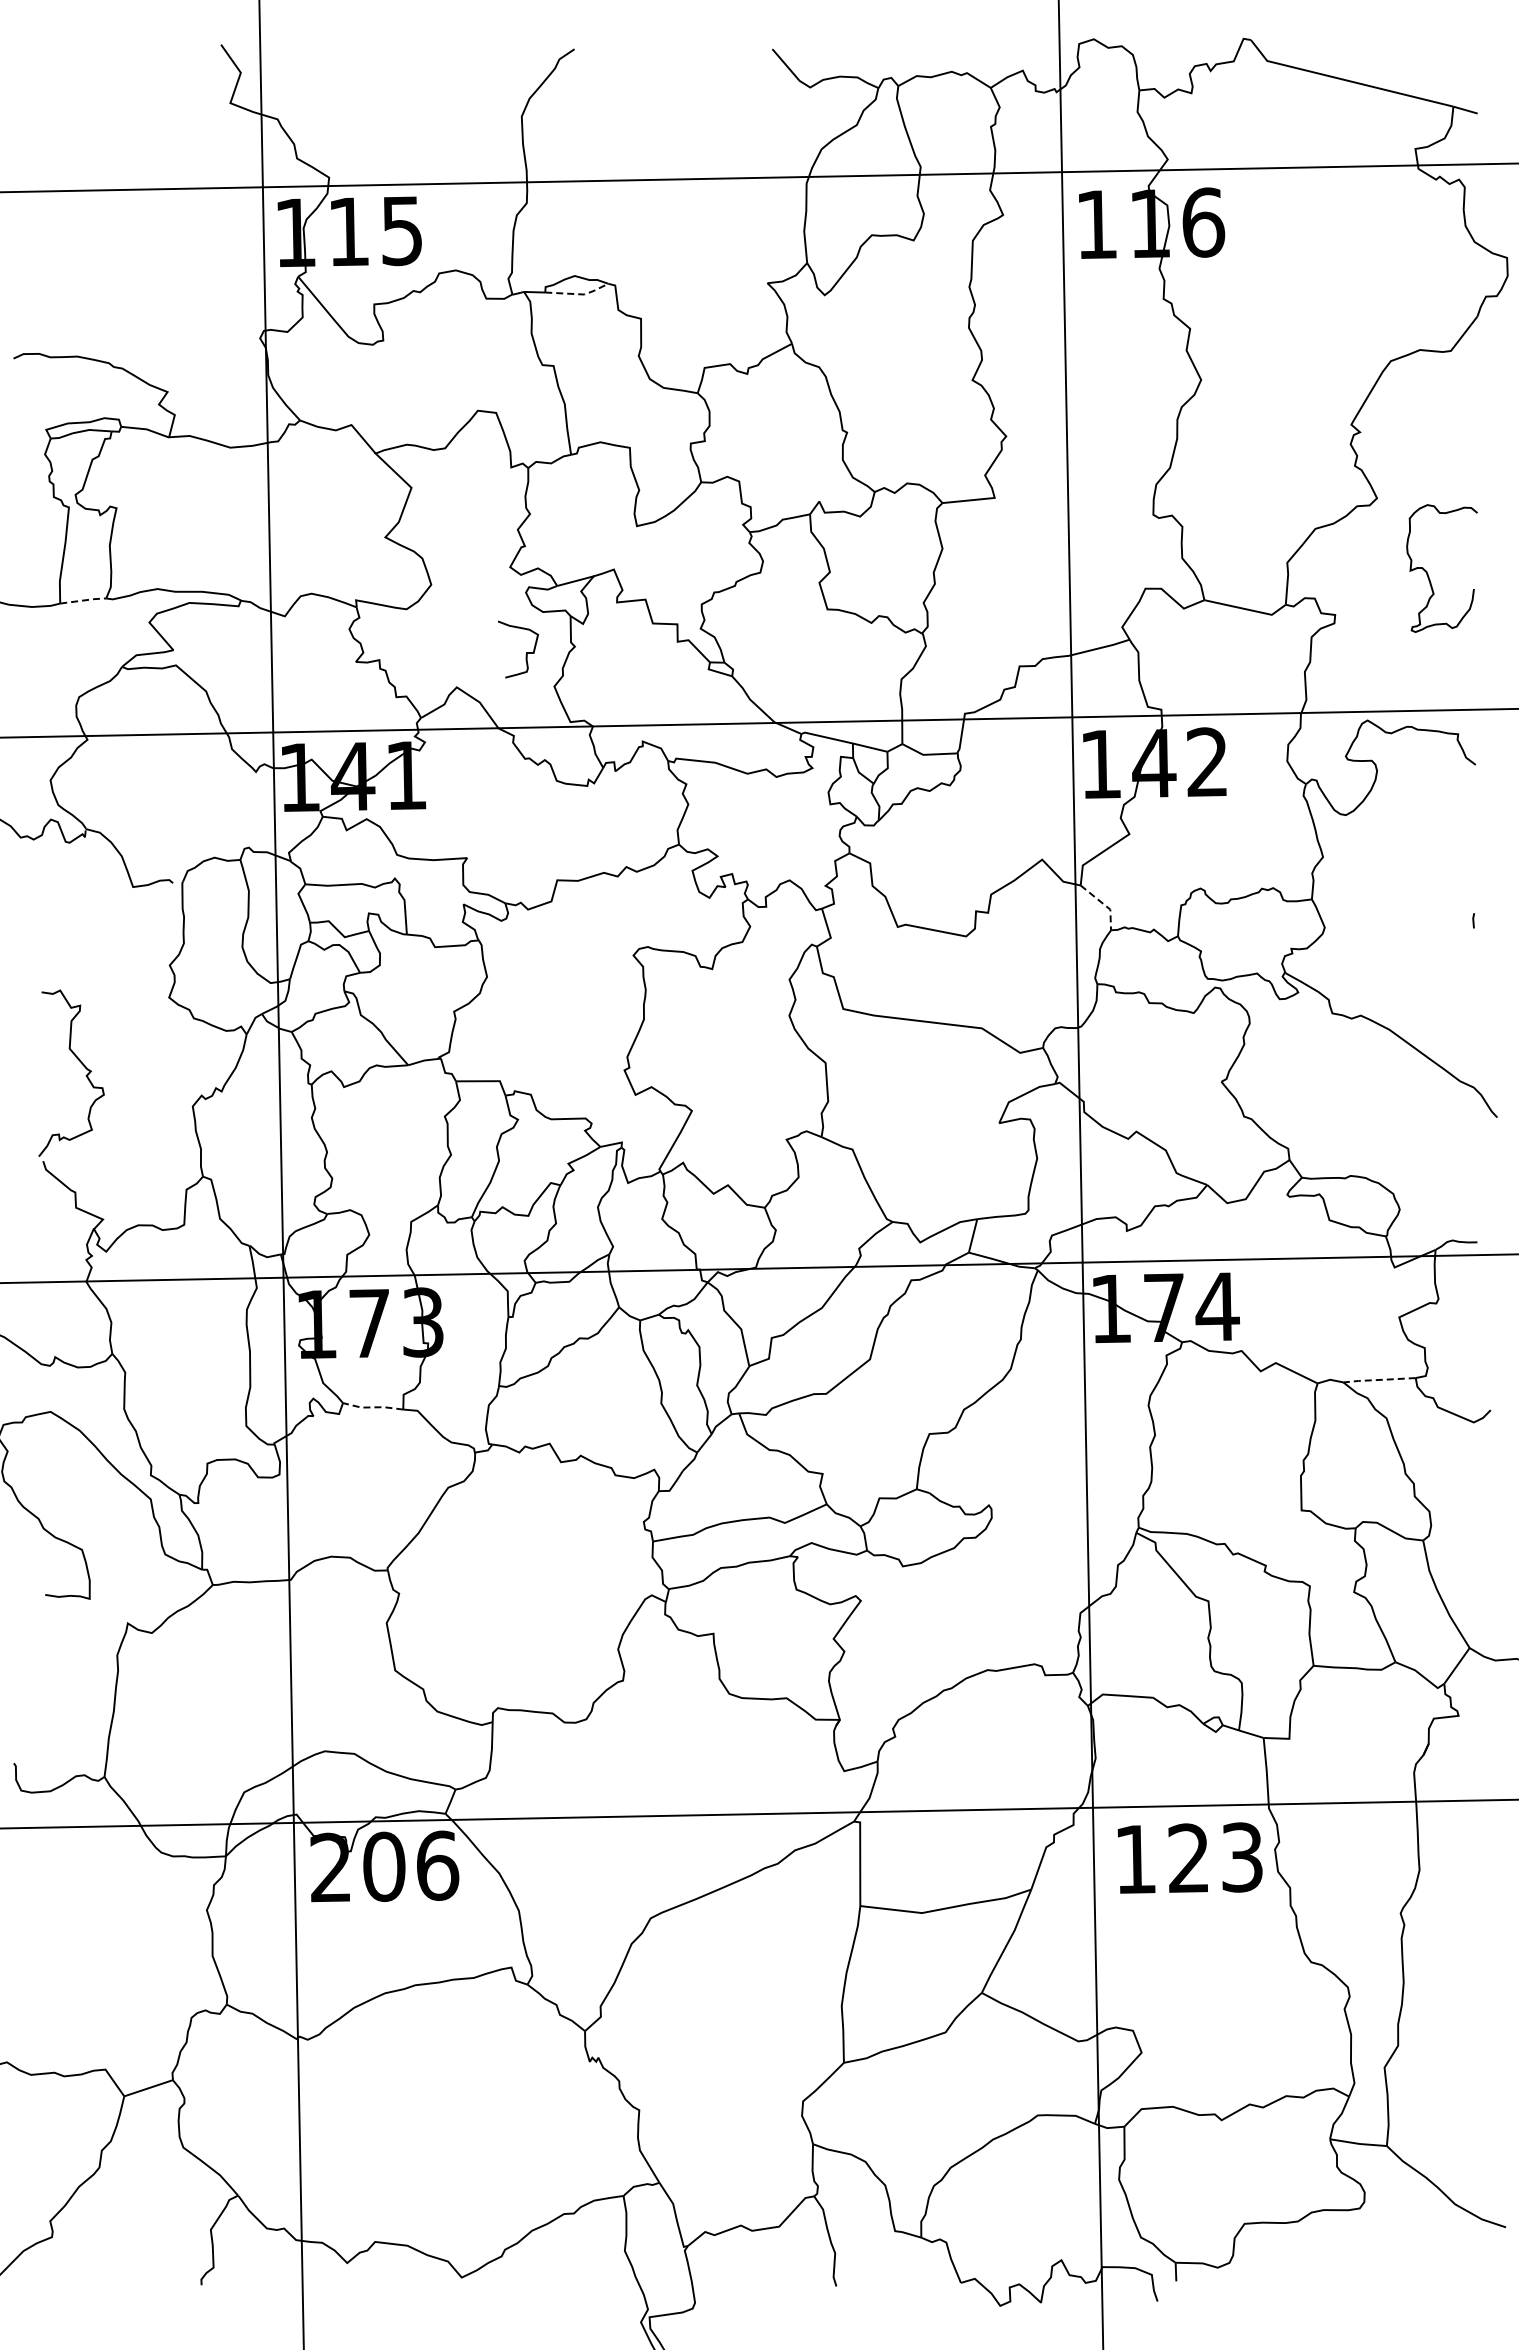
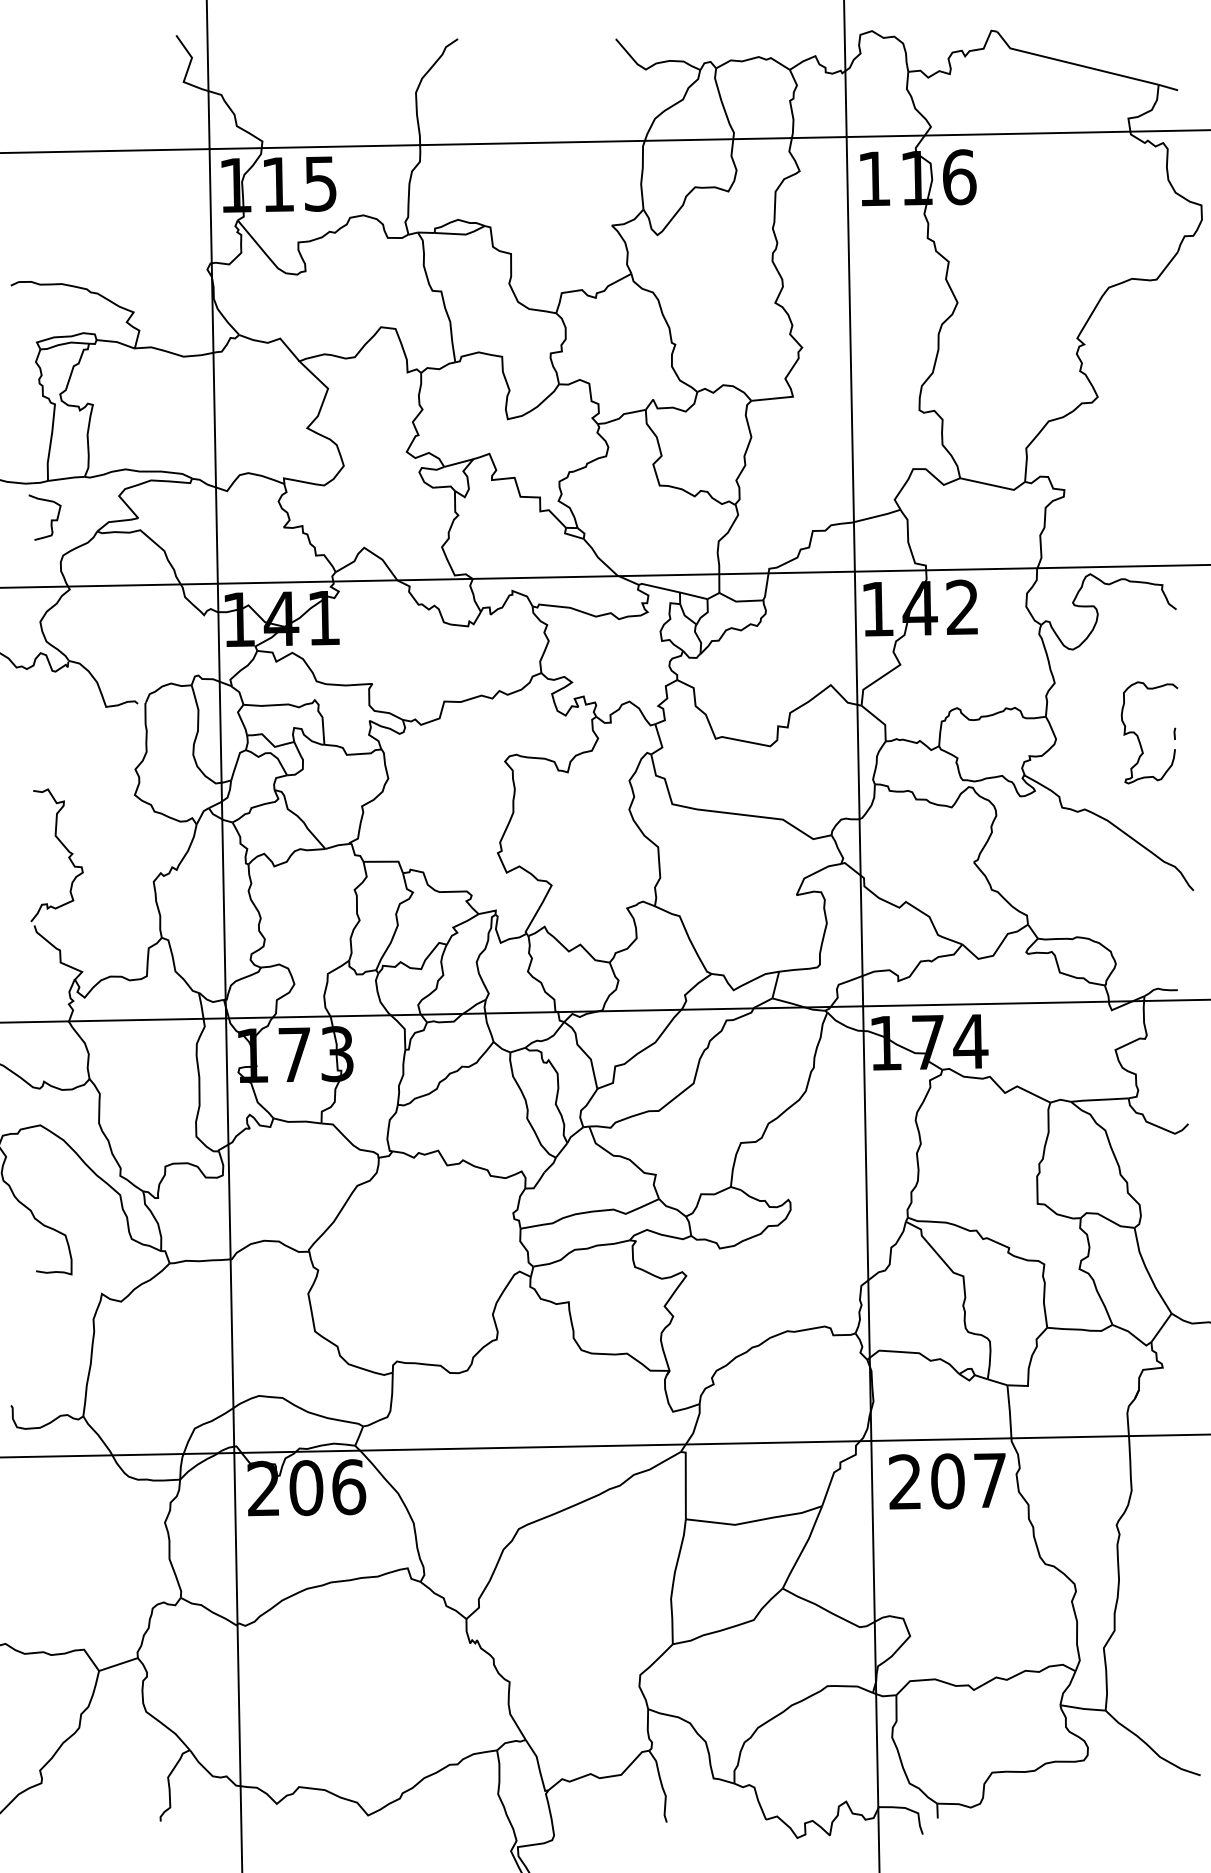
line: (579, 294) -> (462, 234), dashed -> solid
curve: (1428, 573) -> (1138, 736), moved
line: (84, 600) -> (67, 478), dashed -> solid
curve: (526, 652) -> (51, 519), moved
line: (1104, 904) -> (880, 720), dashed -> solid
line: (1379, 1379) -> (1099, 1099), dashed -> solid
line: (373, 1407) -> (297, 1121), dashed -> solid
text: (1188, 1857) -> (947, 1480), 123 -> 207

